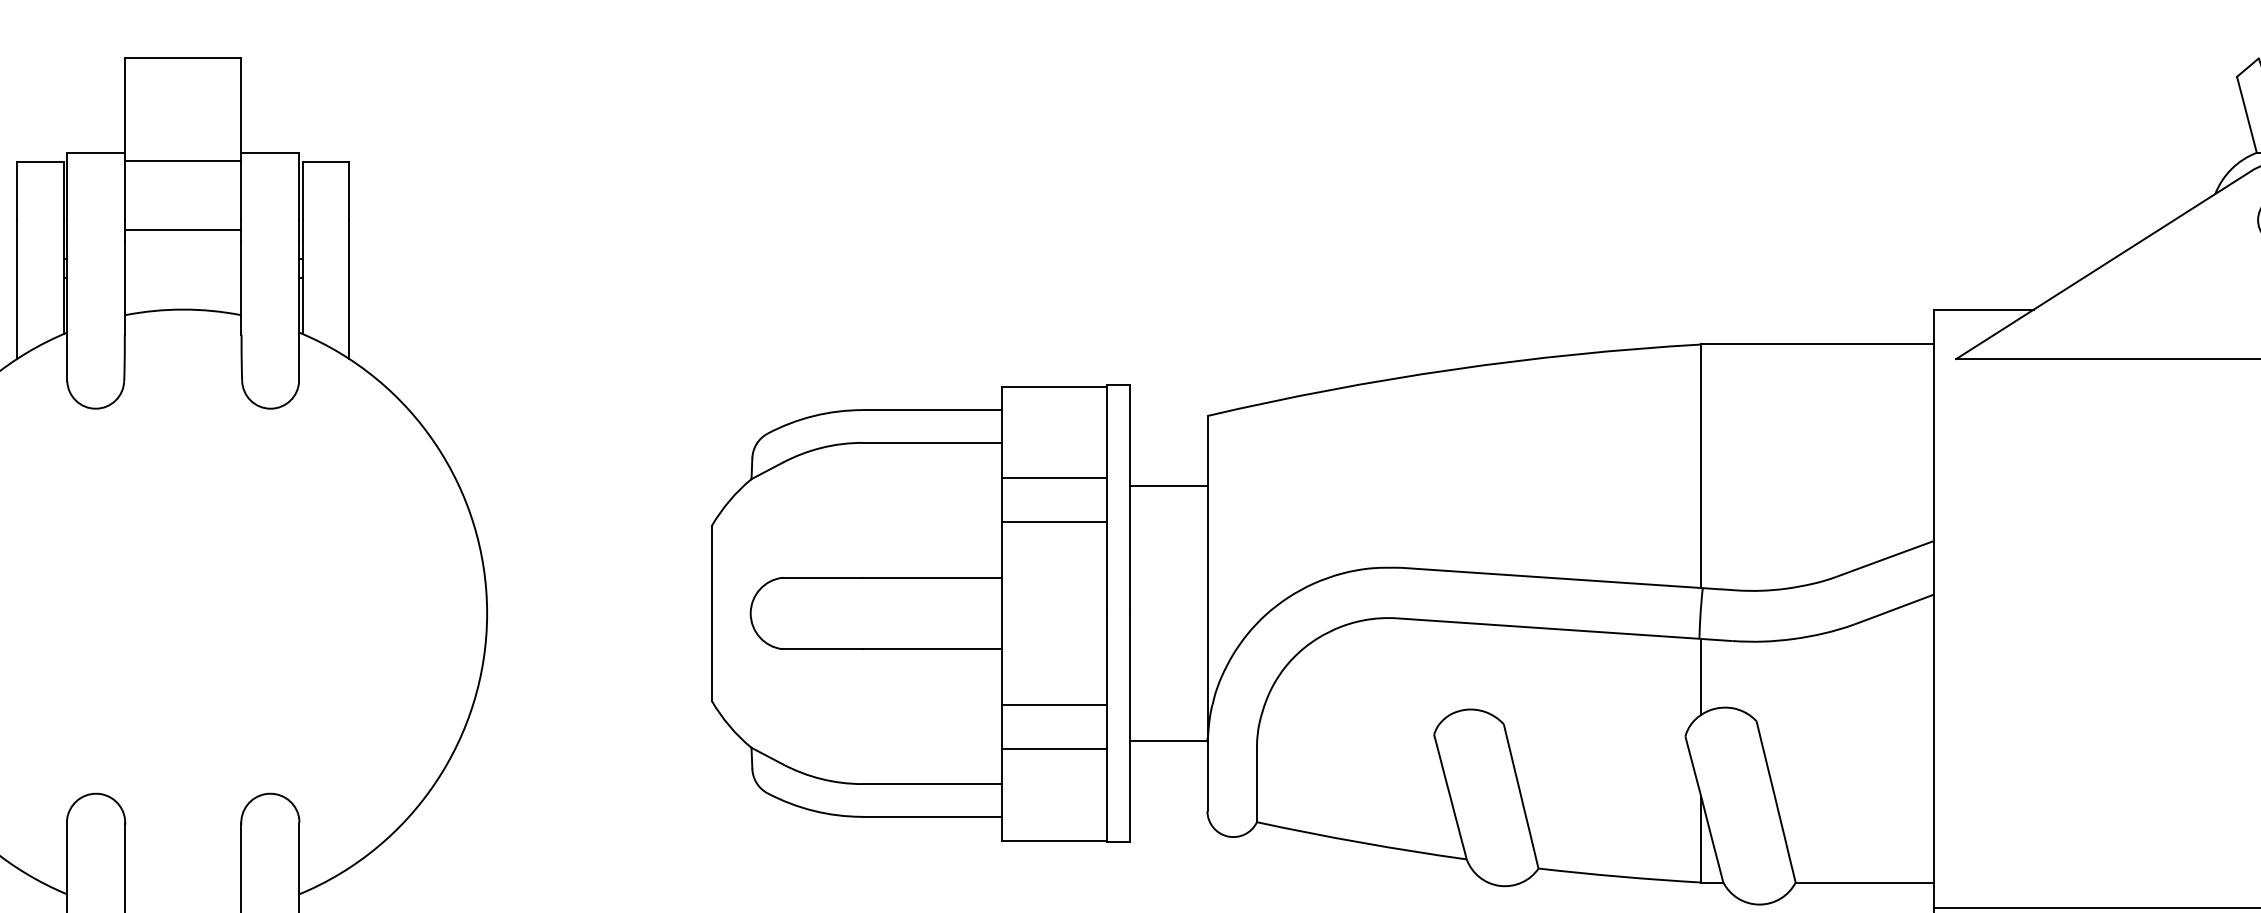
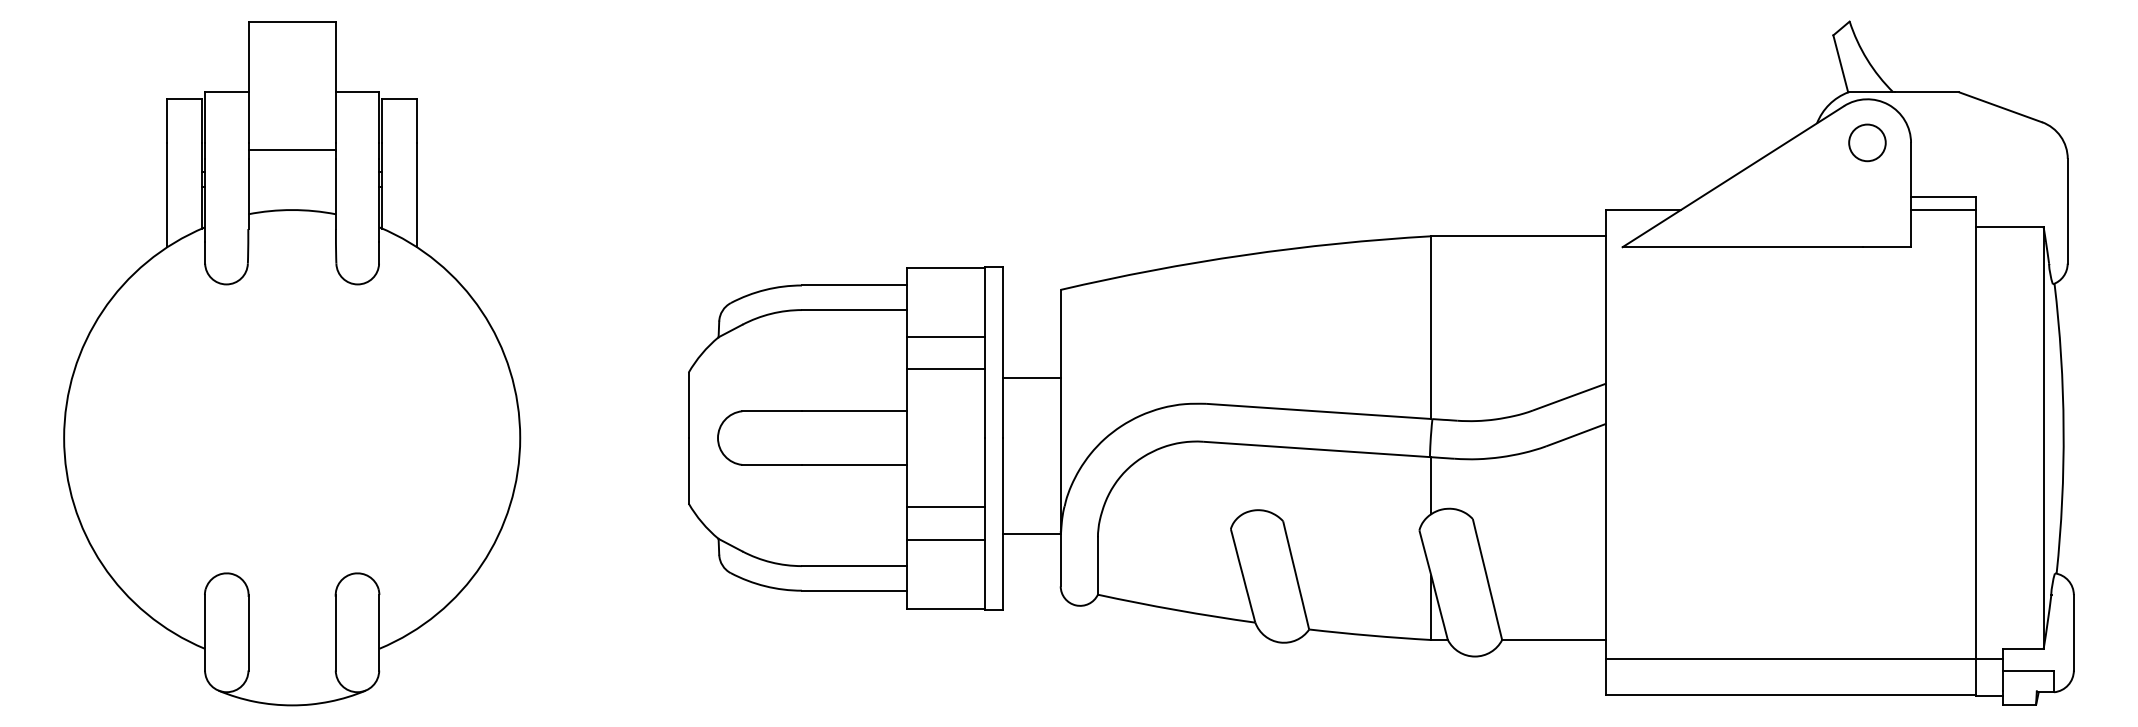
line: (182, 160) -> (291, 98), removed
line: (1168, 486) -> (1031, 378), moved

